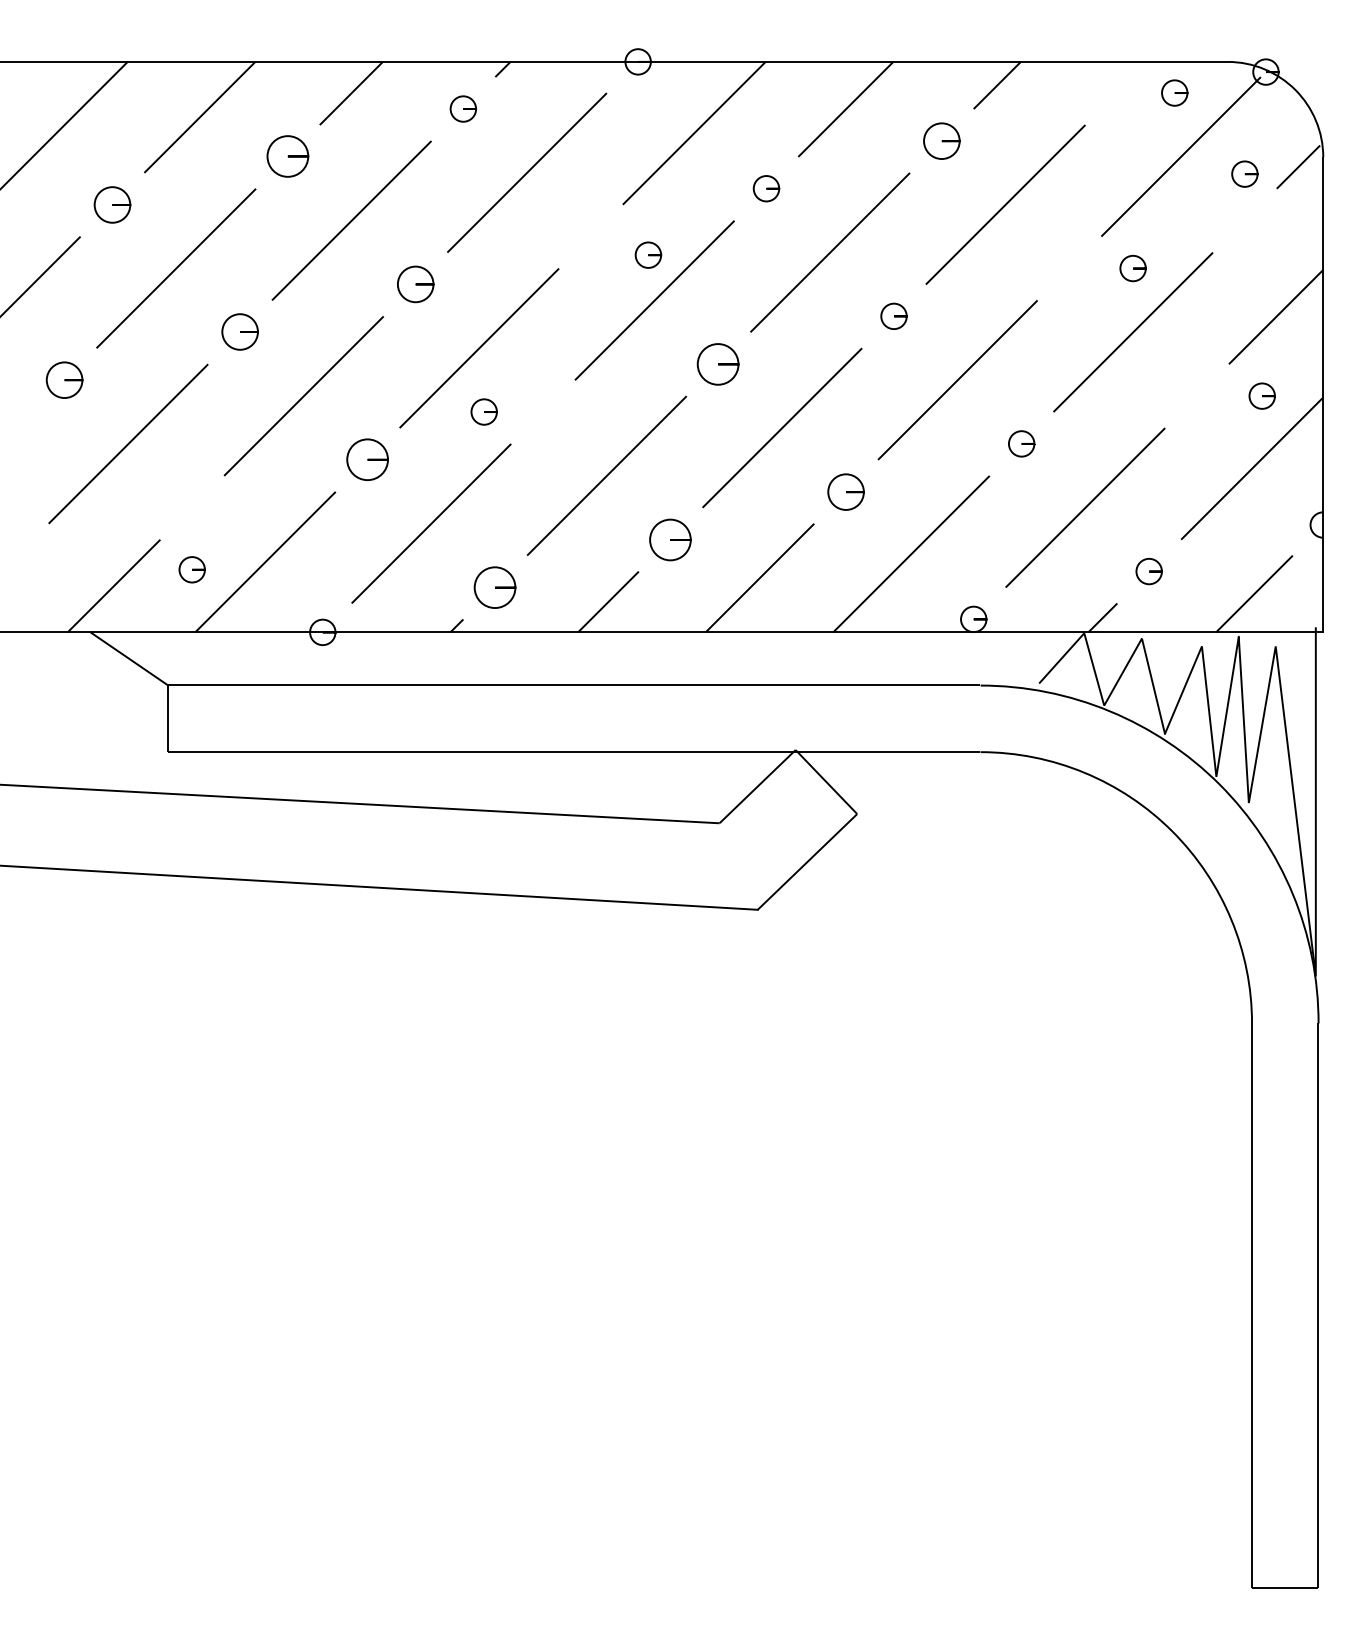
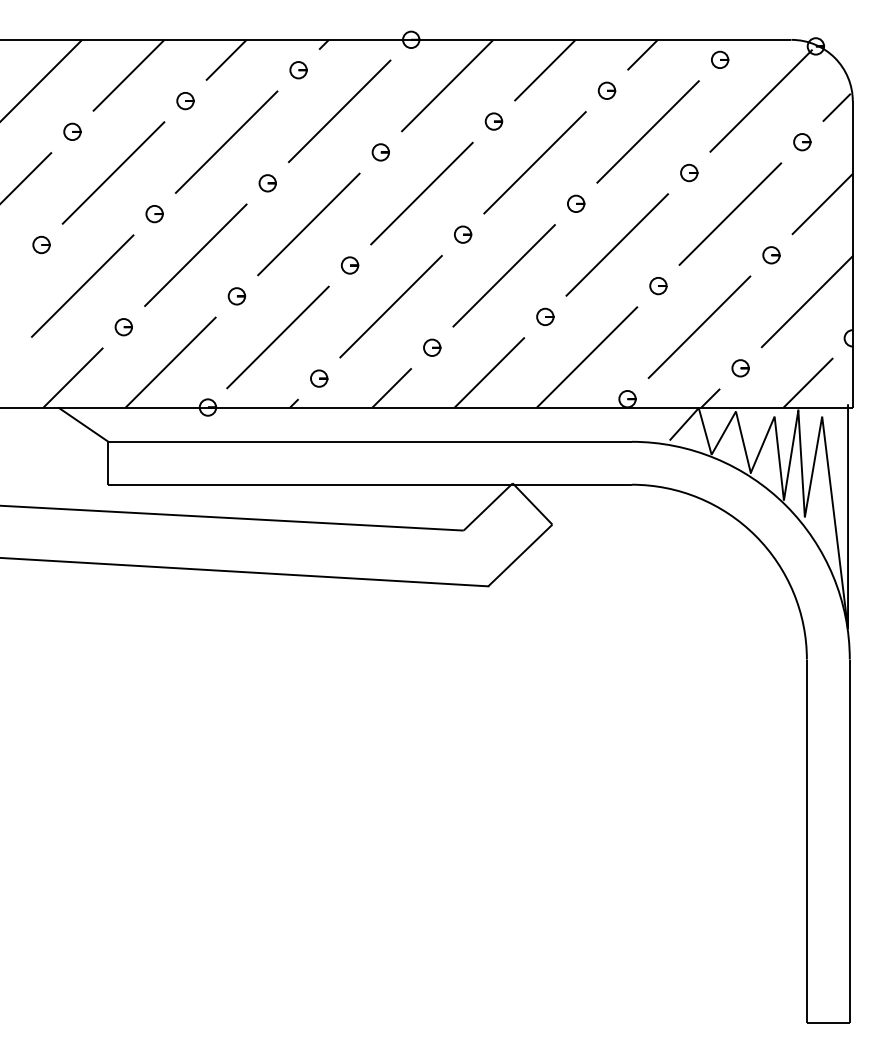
part: (1175, 92) -> (720, 59), moved
part: (941, 140) -> (606, 90), size x0.71
part: (287, 157) -> (185, 101), size x0.62
part: (1245, 174) -> (802, 142), moved
part: (112, 204) -> (72, 131), size x0.71
part: (647, 255) -> (380, 152), moved
part: (1133, 269) -> (689, 173), moved
part: (415, 284) -> (267, 183), size x0.71
part: (239, 332) -> (154, 214), size x0.71
part: (719, 363) -> (463, 234), size x0.62
part: (64, 379) -> (41, 244), size x0.71
part: (1262, 396) -> (771, 255), moved
part: (483, 412) -> (349, 265), moved
part: (367, 460) -> (236, 296), size x0.62
part: (846, 491) -> (545, 316), size x0.71
part: (671, 539) -> (432, 347), size x0.62
part: (191, 570) -> (123, 327), moved
part: (495, 587) -> (319, 378), size x0.62

